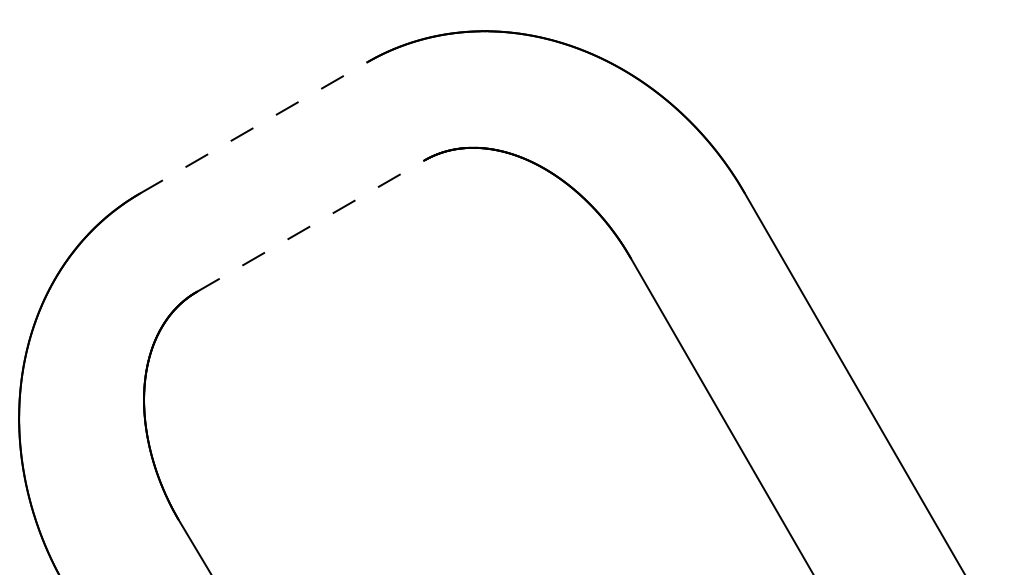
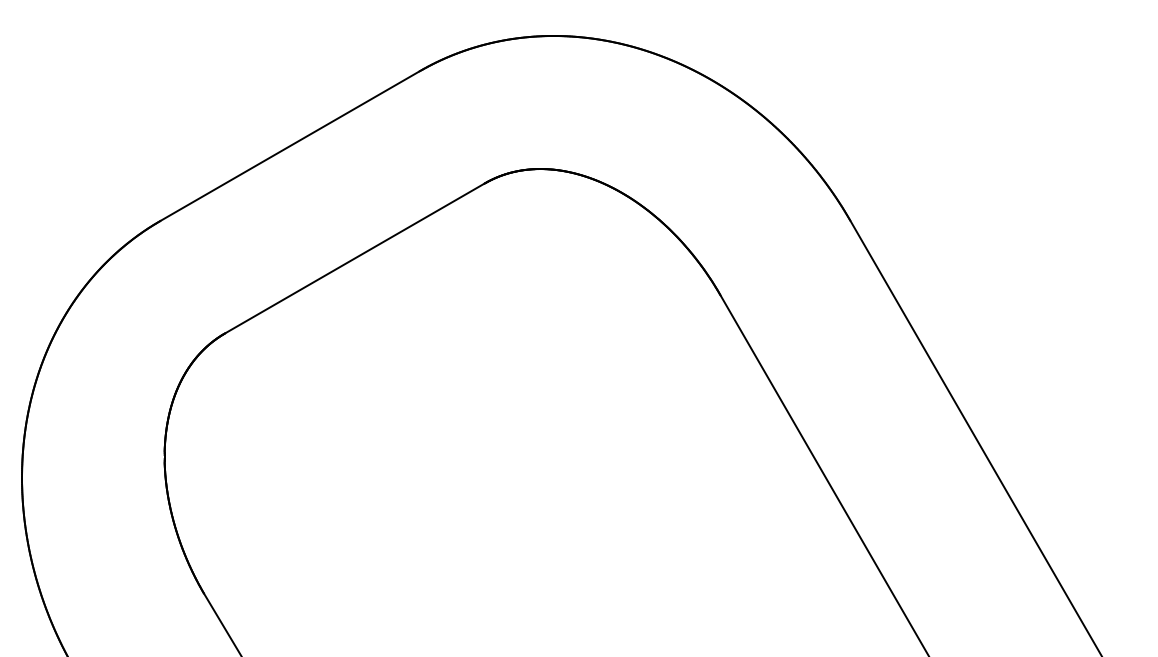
line: (254, 128) -> (290, 146), dashed -> solid
line: (310, 226) -> (354, 258), dashed -> solid

